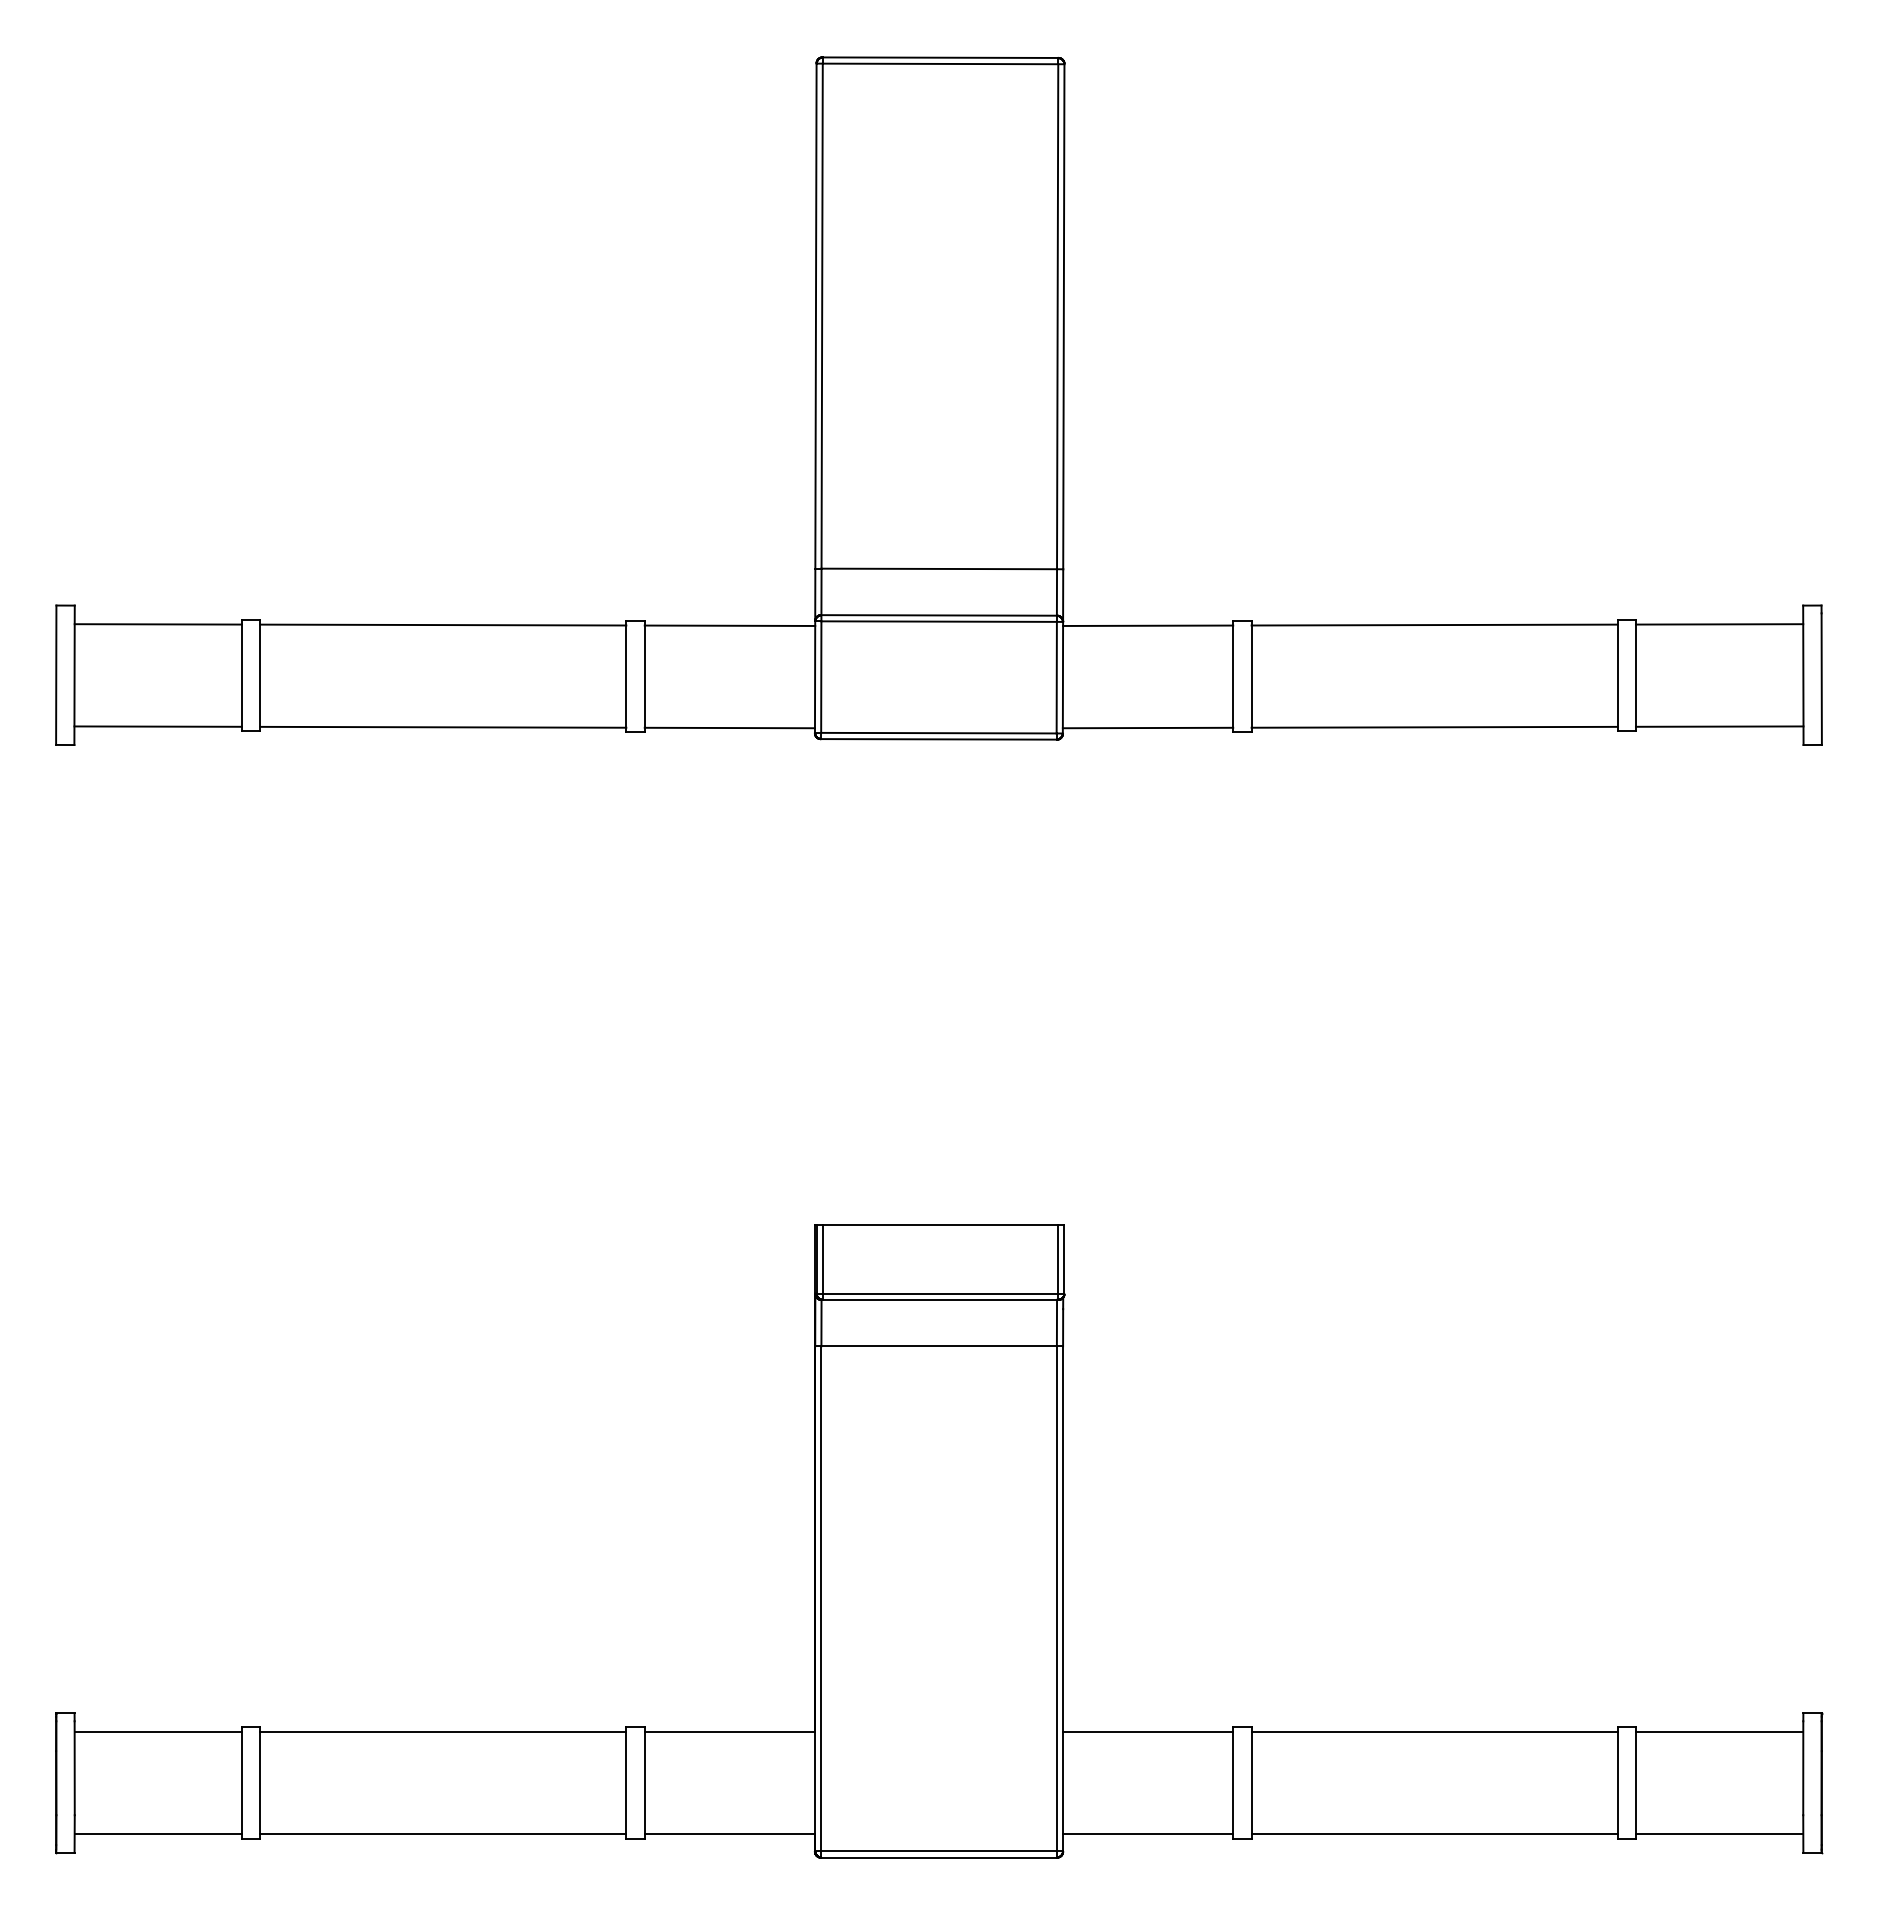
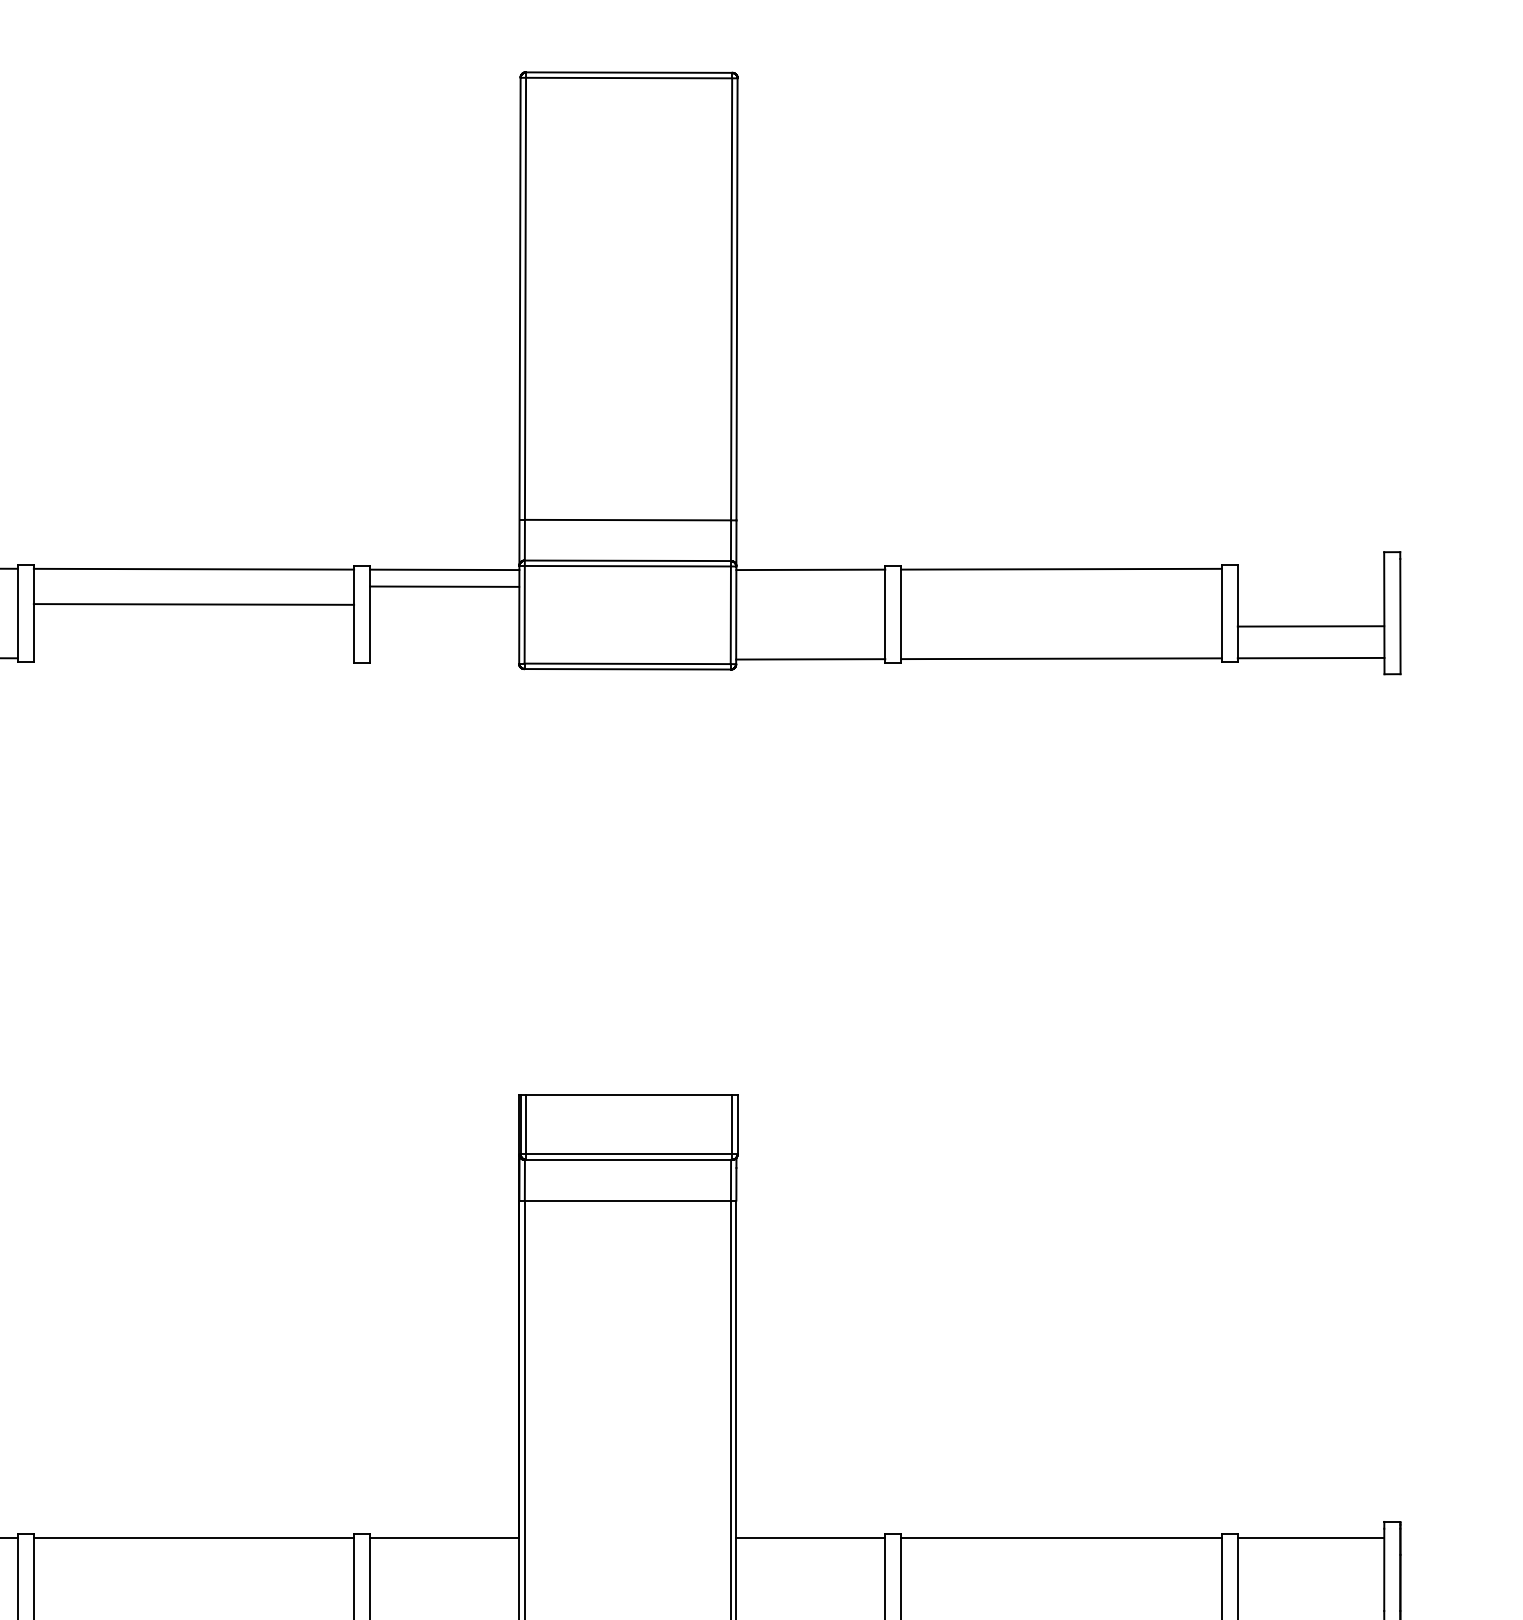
line: (1719, 624) -> (1310, 626), moved
line: (443, 726) -> (194, 603), moved
line: (729, 727) -> (444, 586), moved

